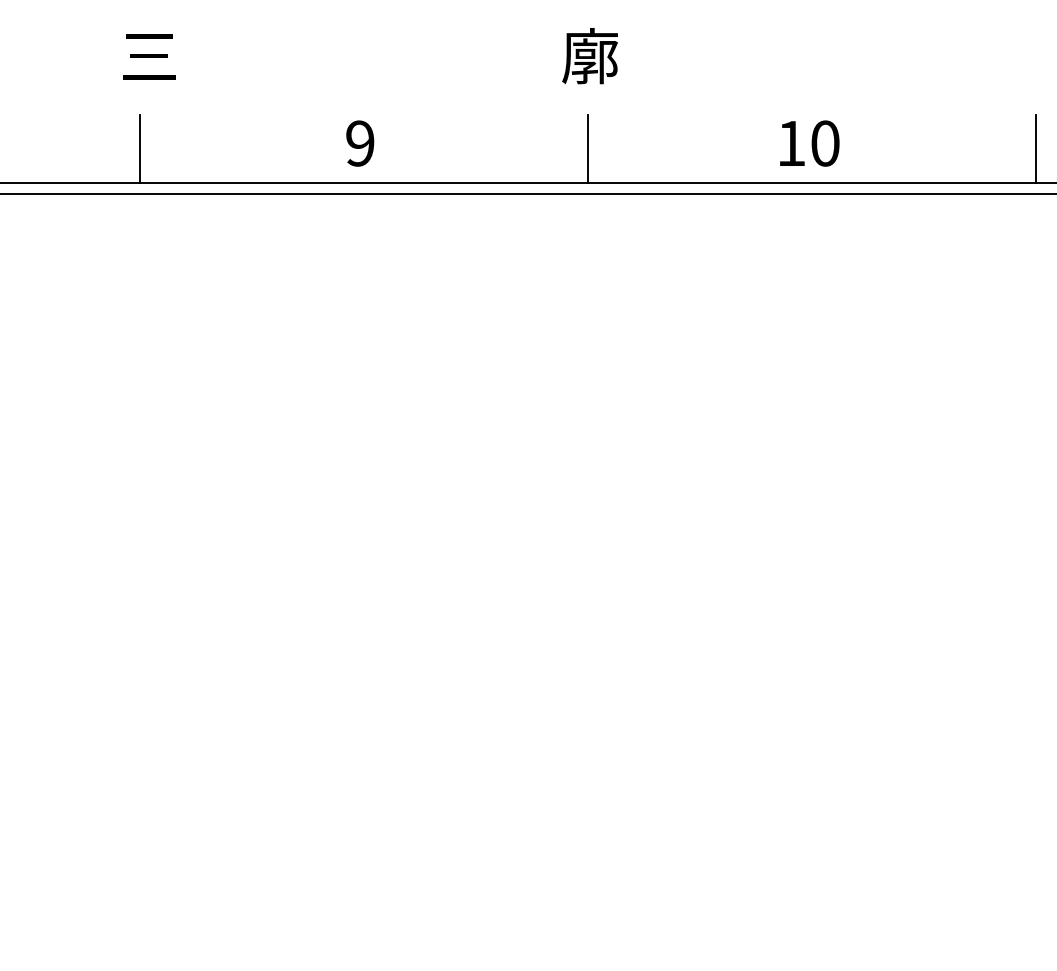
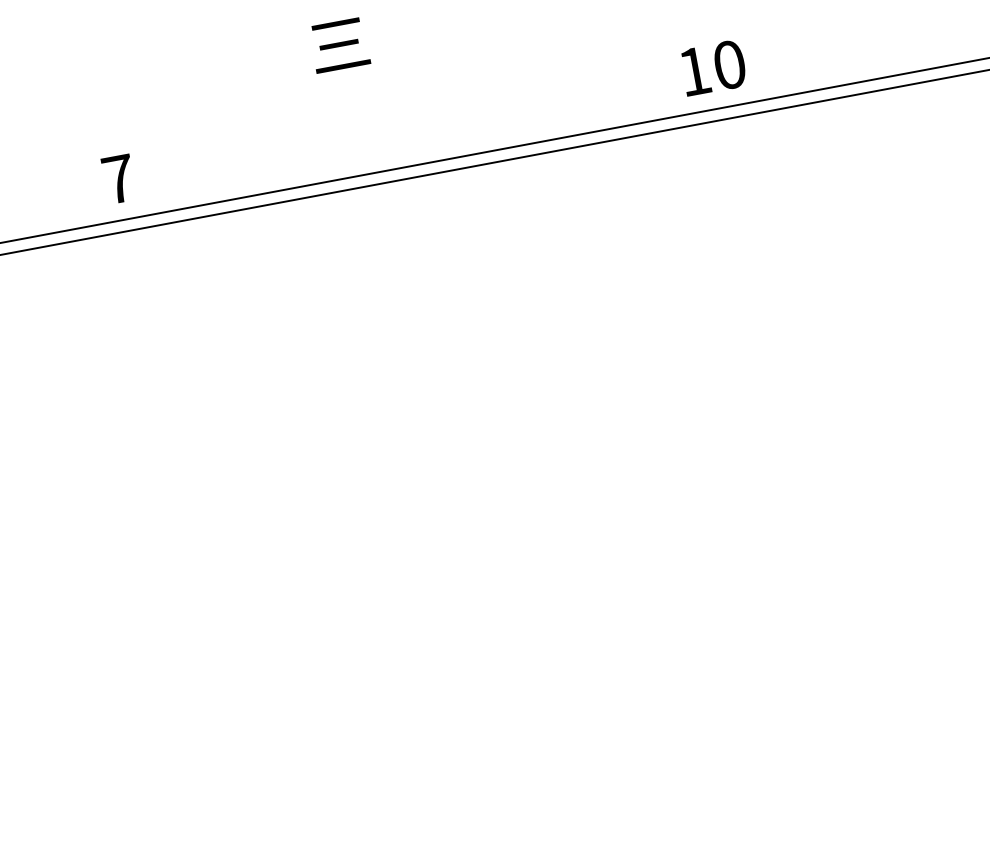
text: (589, 56) -> (338, 45), 廓 -> 三
text: (360, 143) -> (119, 179), 9 -> 7
text: (809, 143) -> (713, 67), moved
line: (588, 148) -> (355, 140), removed
line: (1036, 148) -> (817, 53), removed

